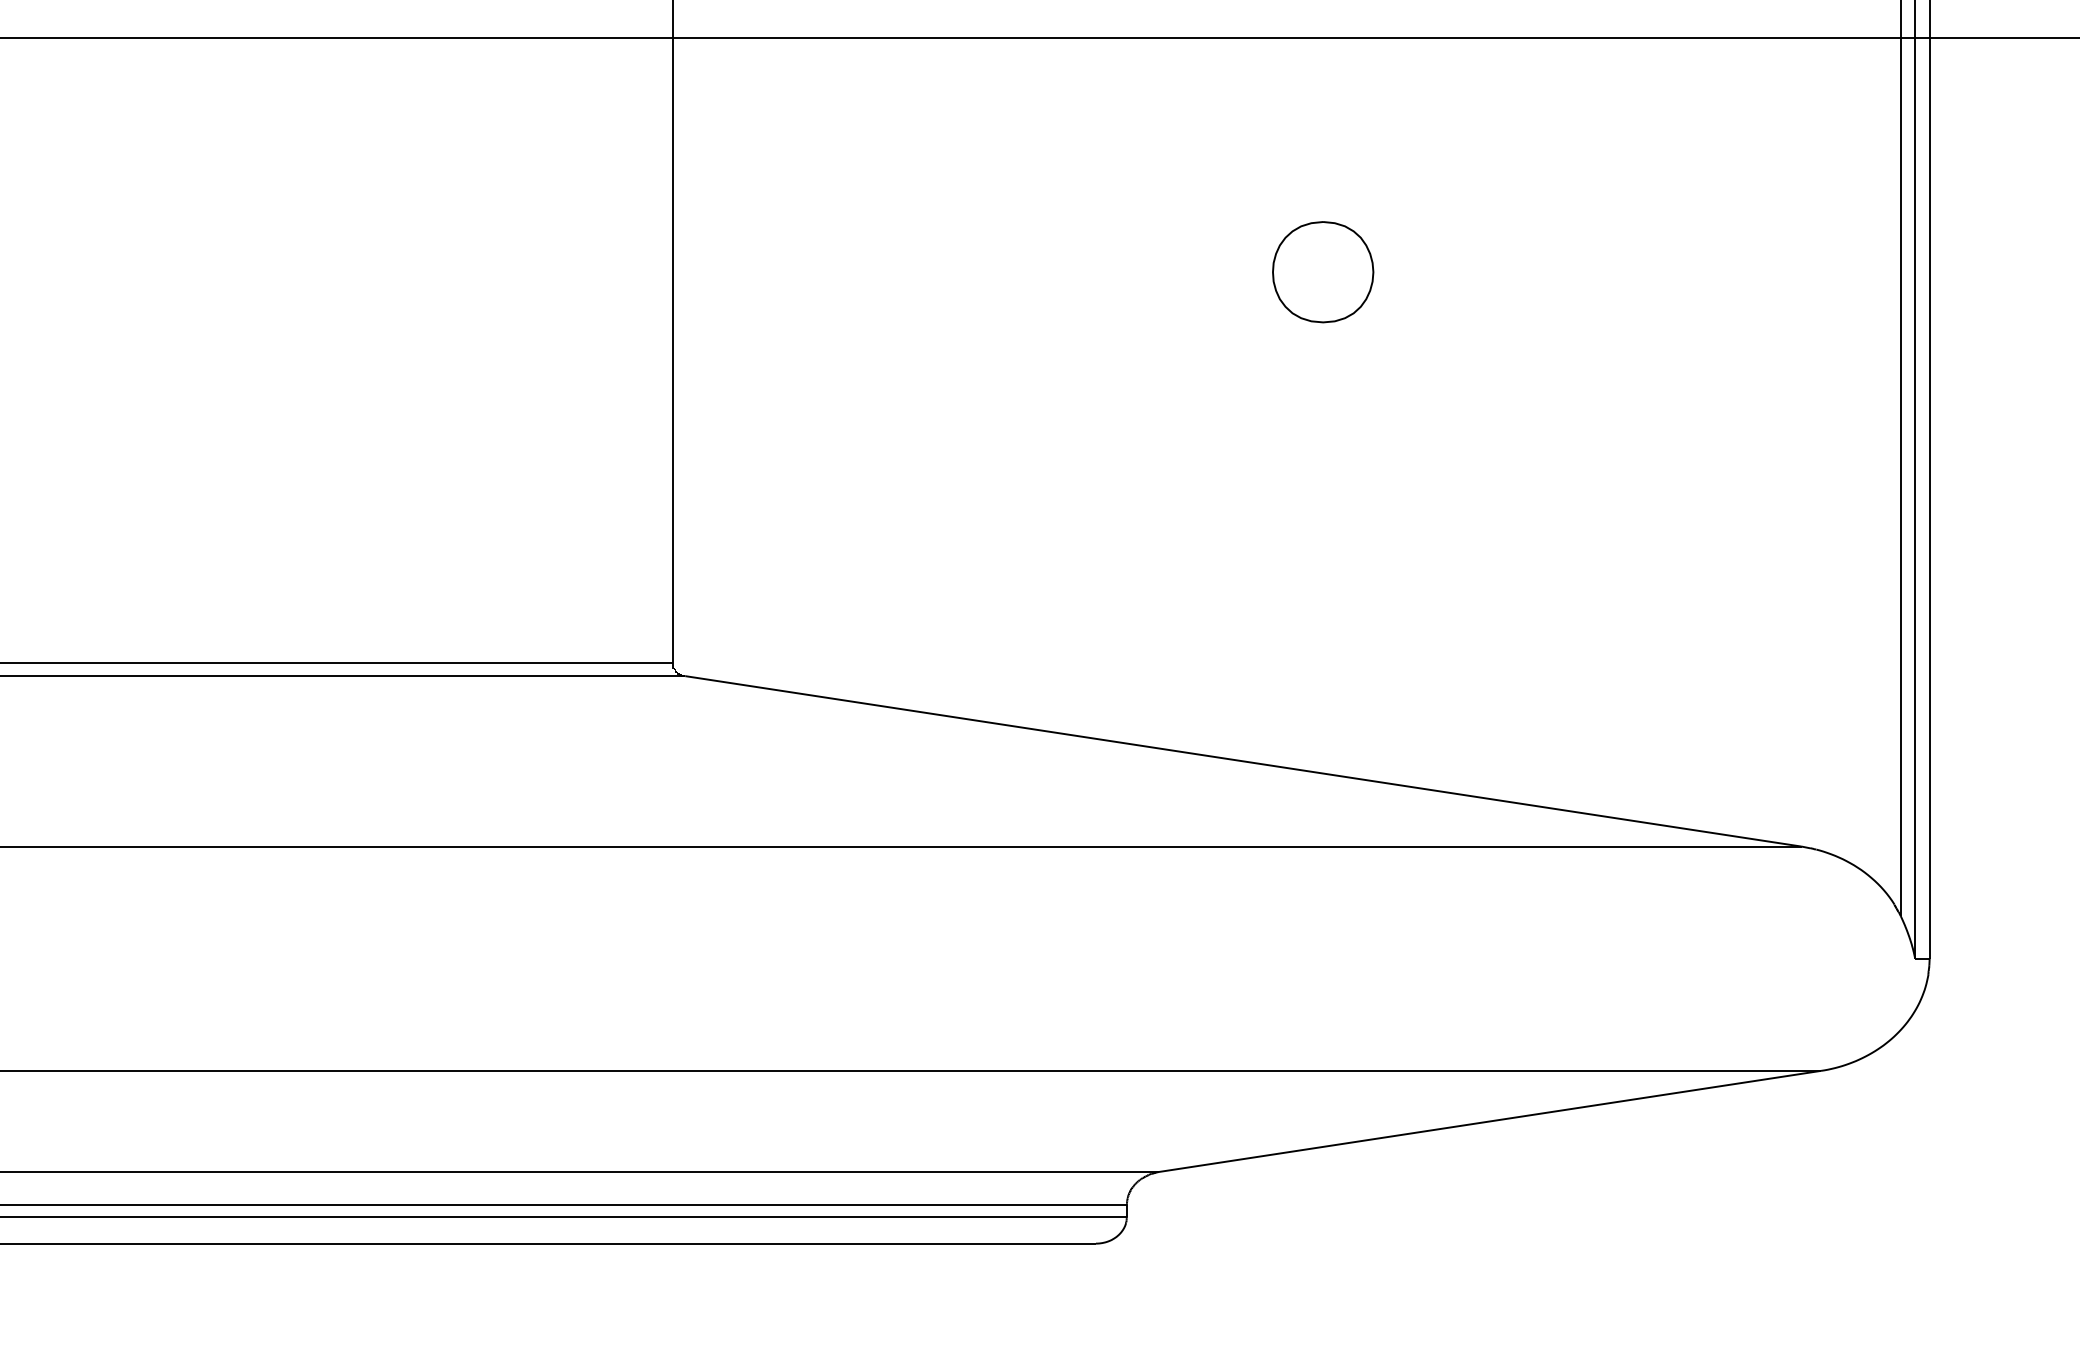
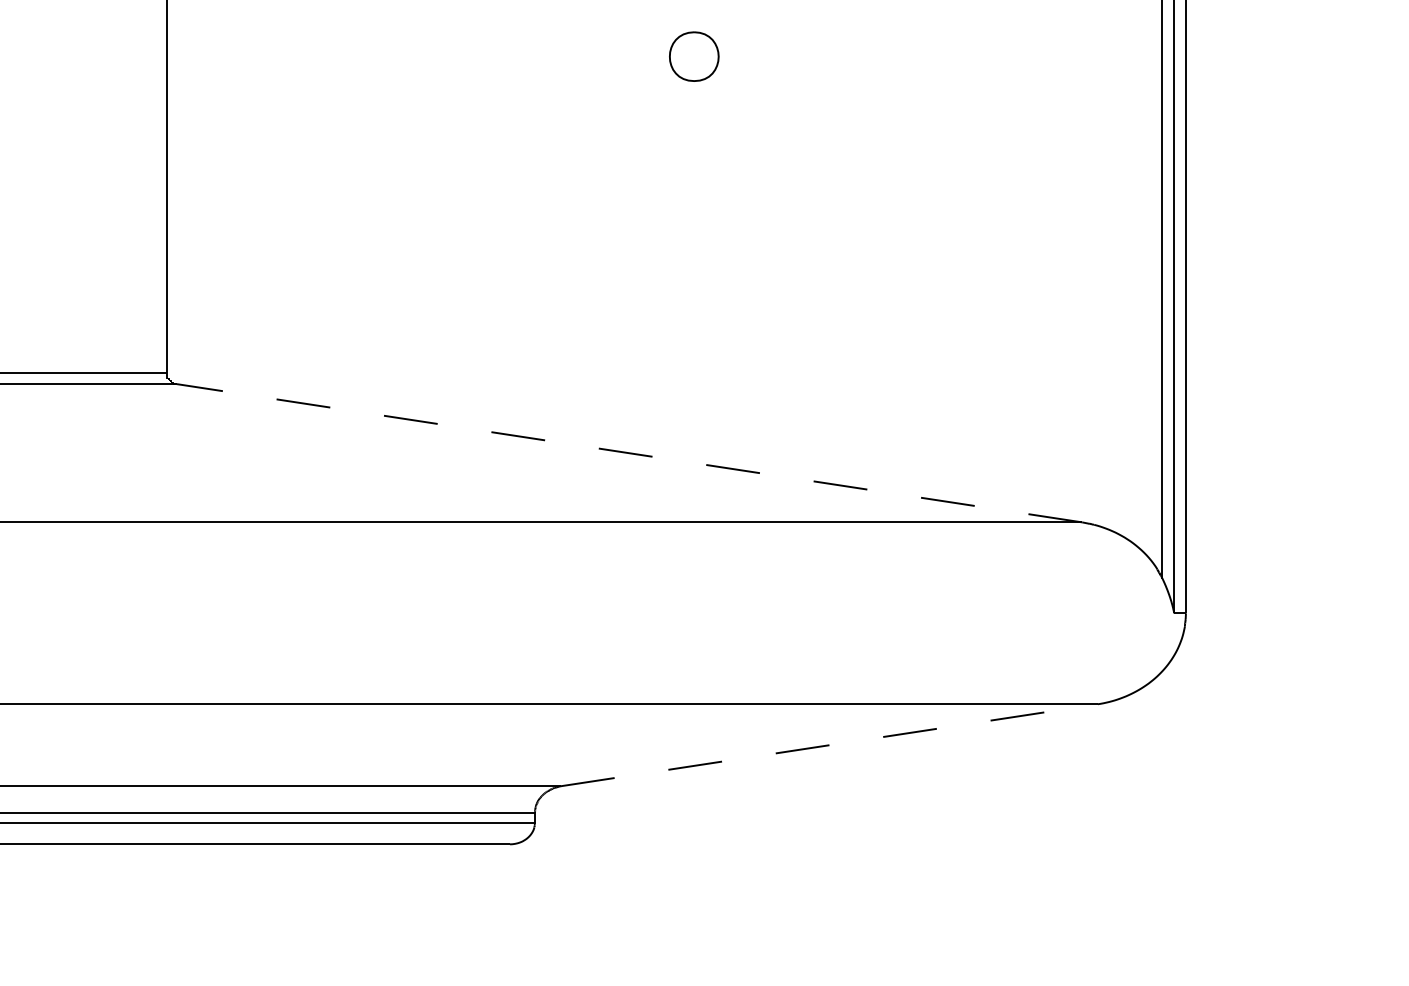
part: (1323, 272) -> (694, 56), size x0.6
line: (1243, 761) -> (629, 453), solid -> dashed
line: (1489, 1121) -> (829, 745), solid -> dashed

